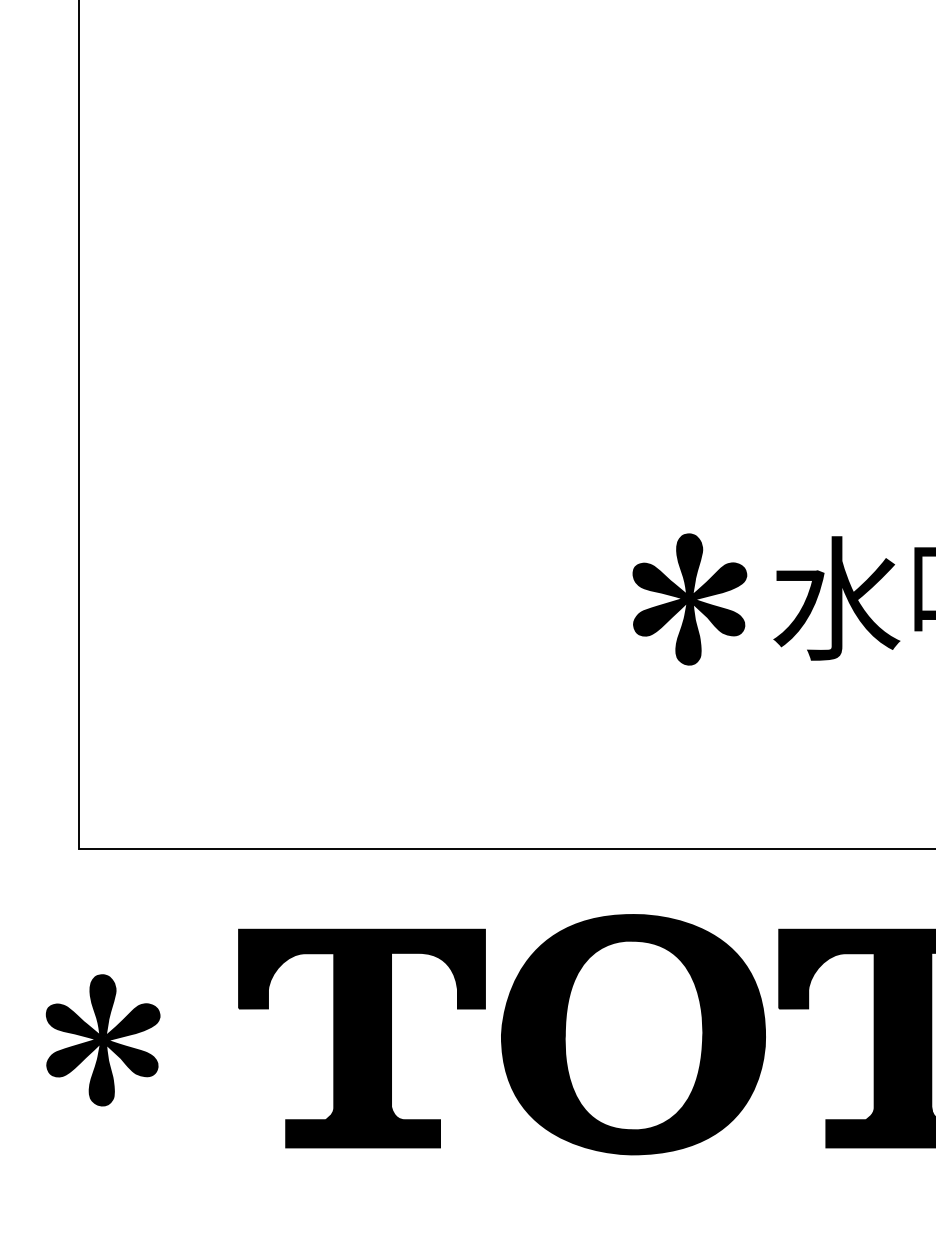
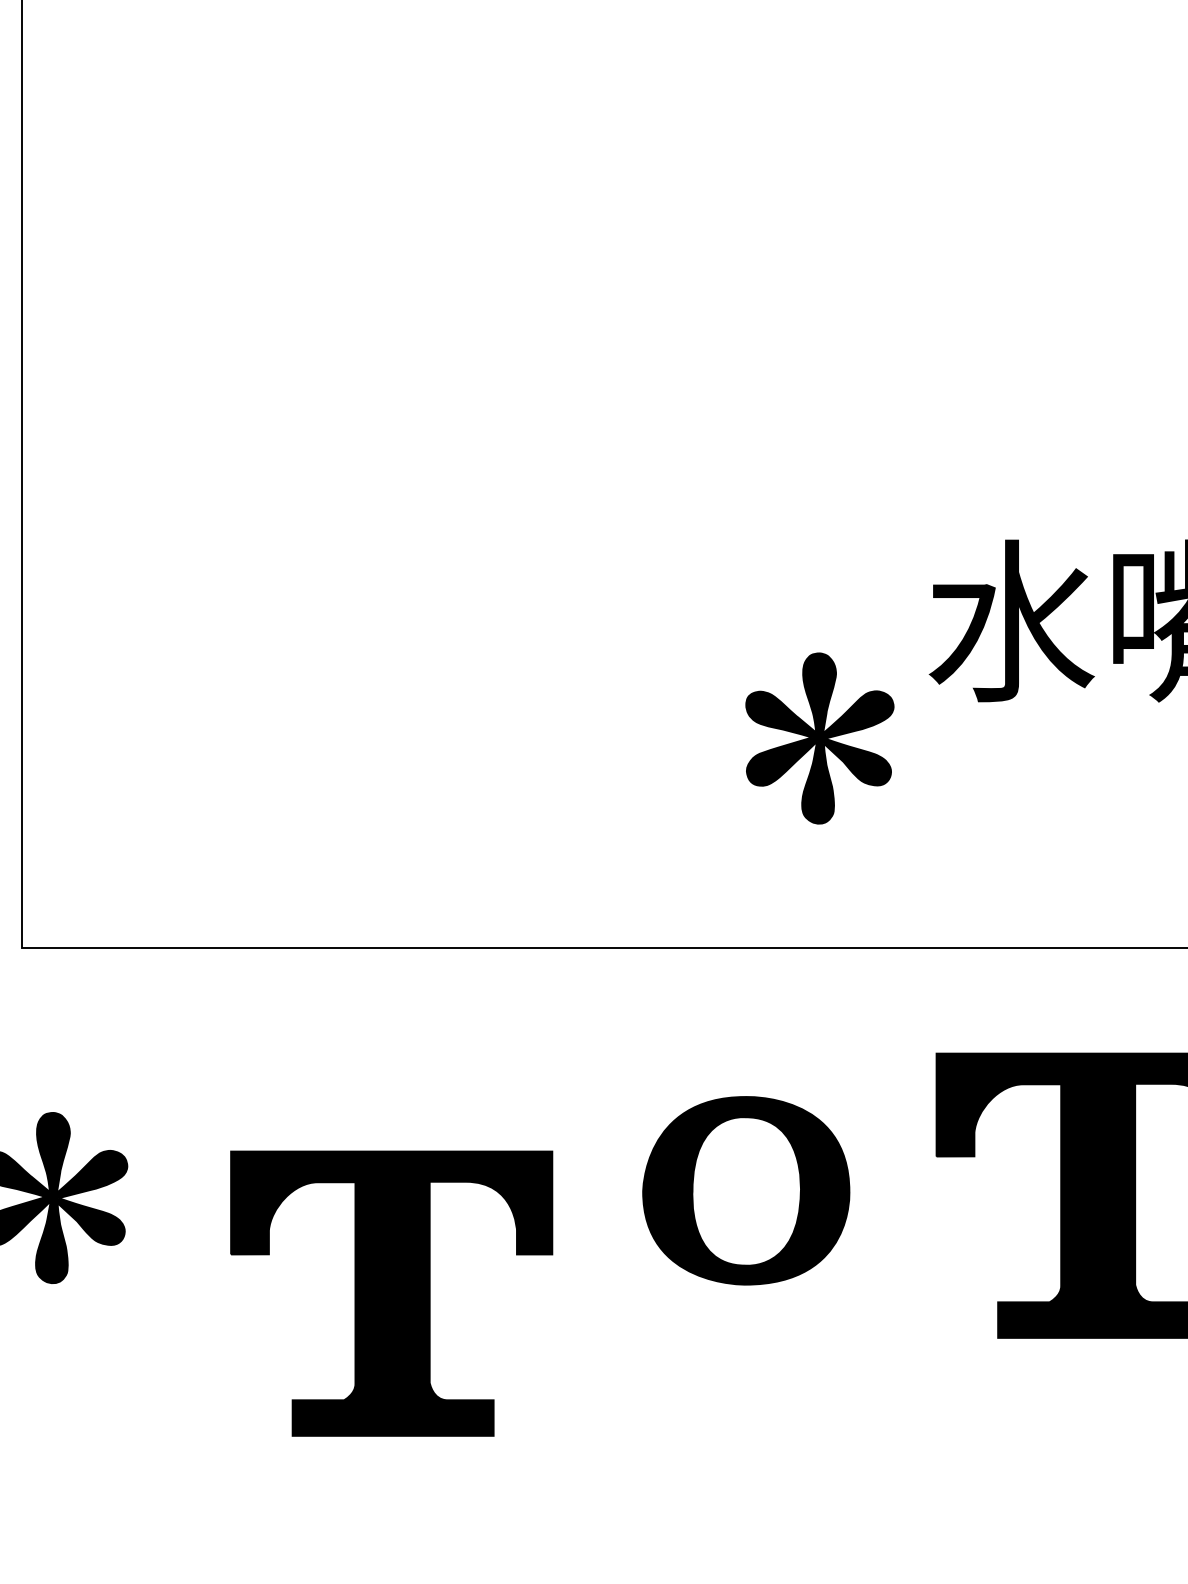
part: (689, 599) -> (819, 738), moved
part: (633, 1034) -> (746, 1190), size x0.6
part: (361, 1038) -> (391, 1293), moved

